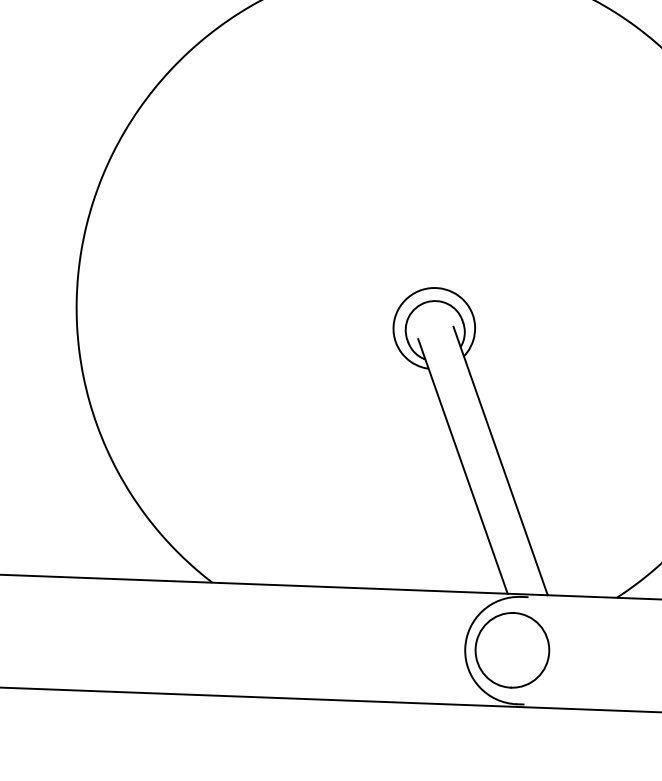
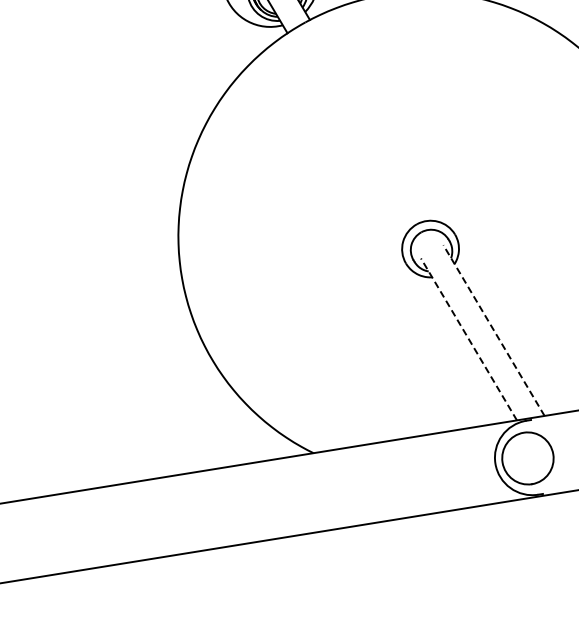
line: (499, 460) -> (493, 330), solid -> dashed
line: (462, 466) -> (468, 339), solid -> dashed

